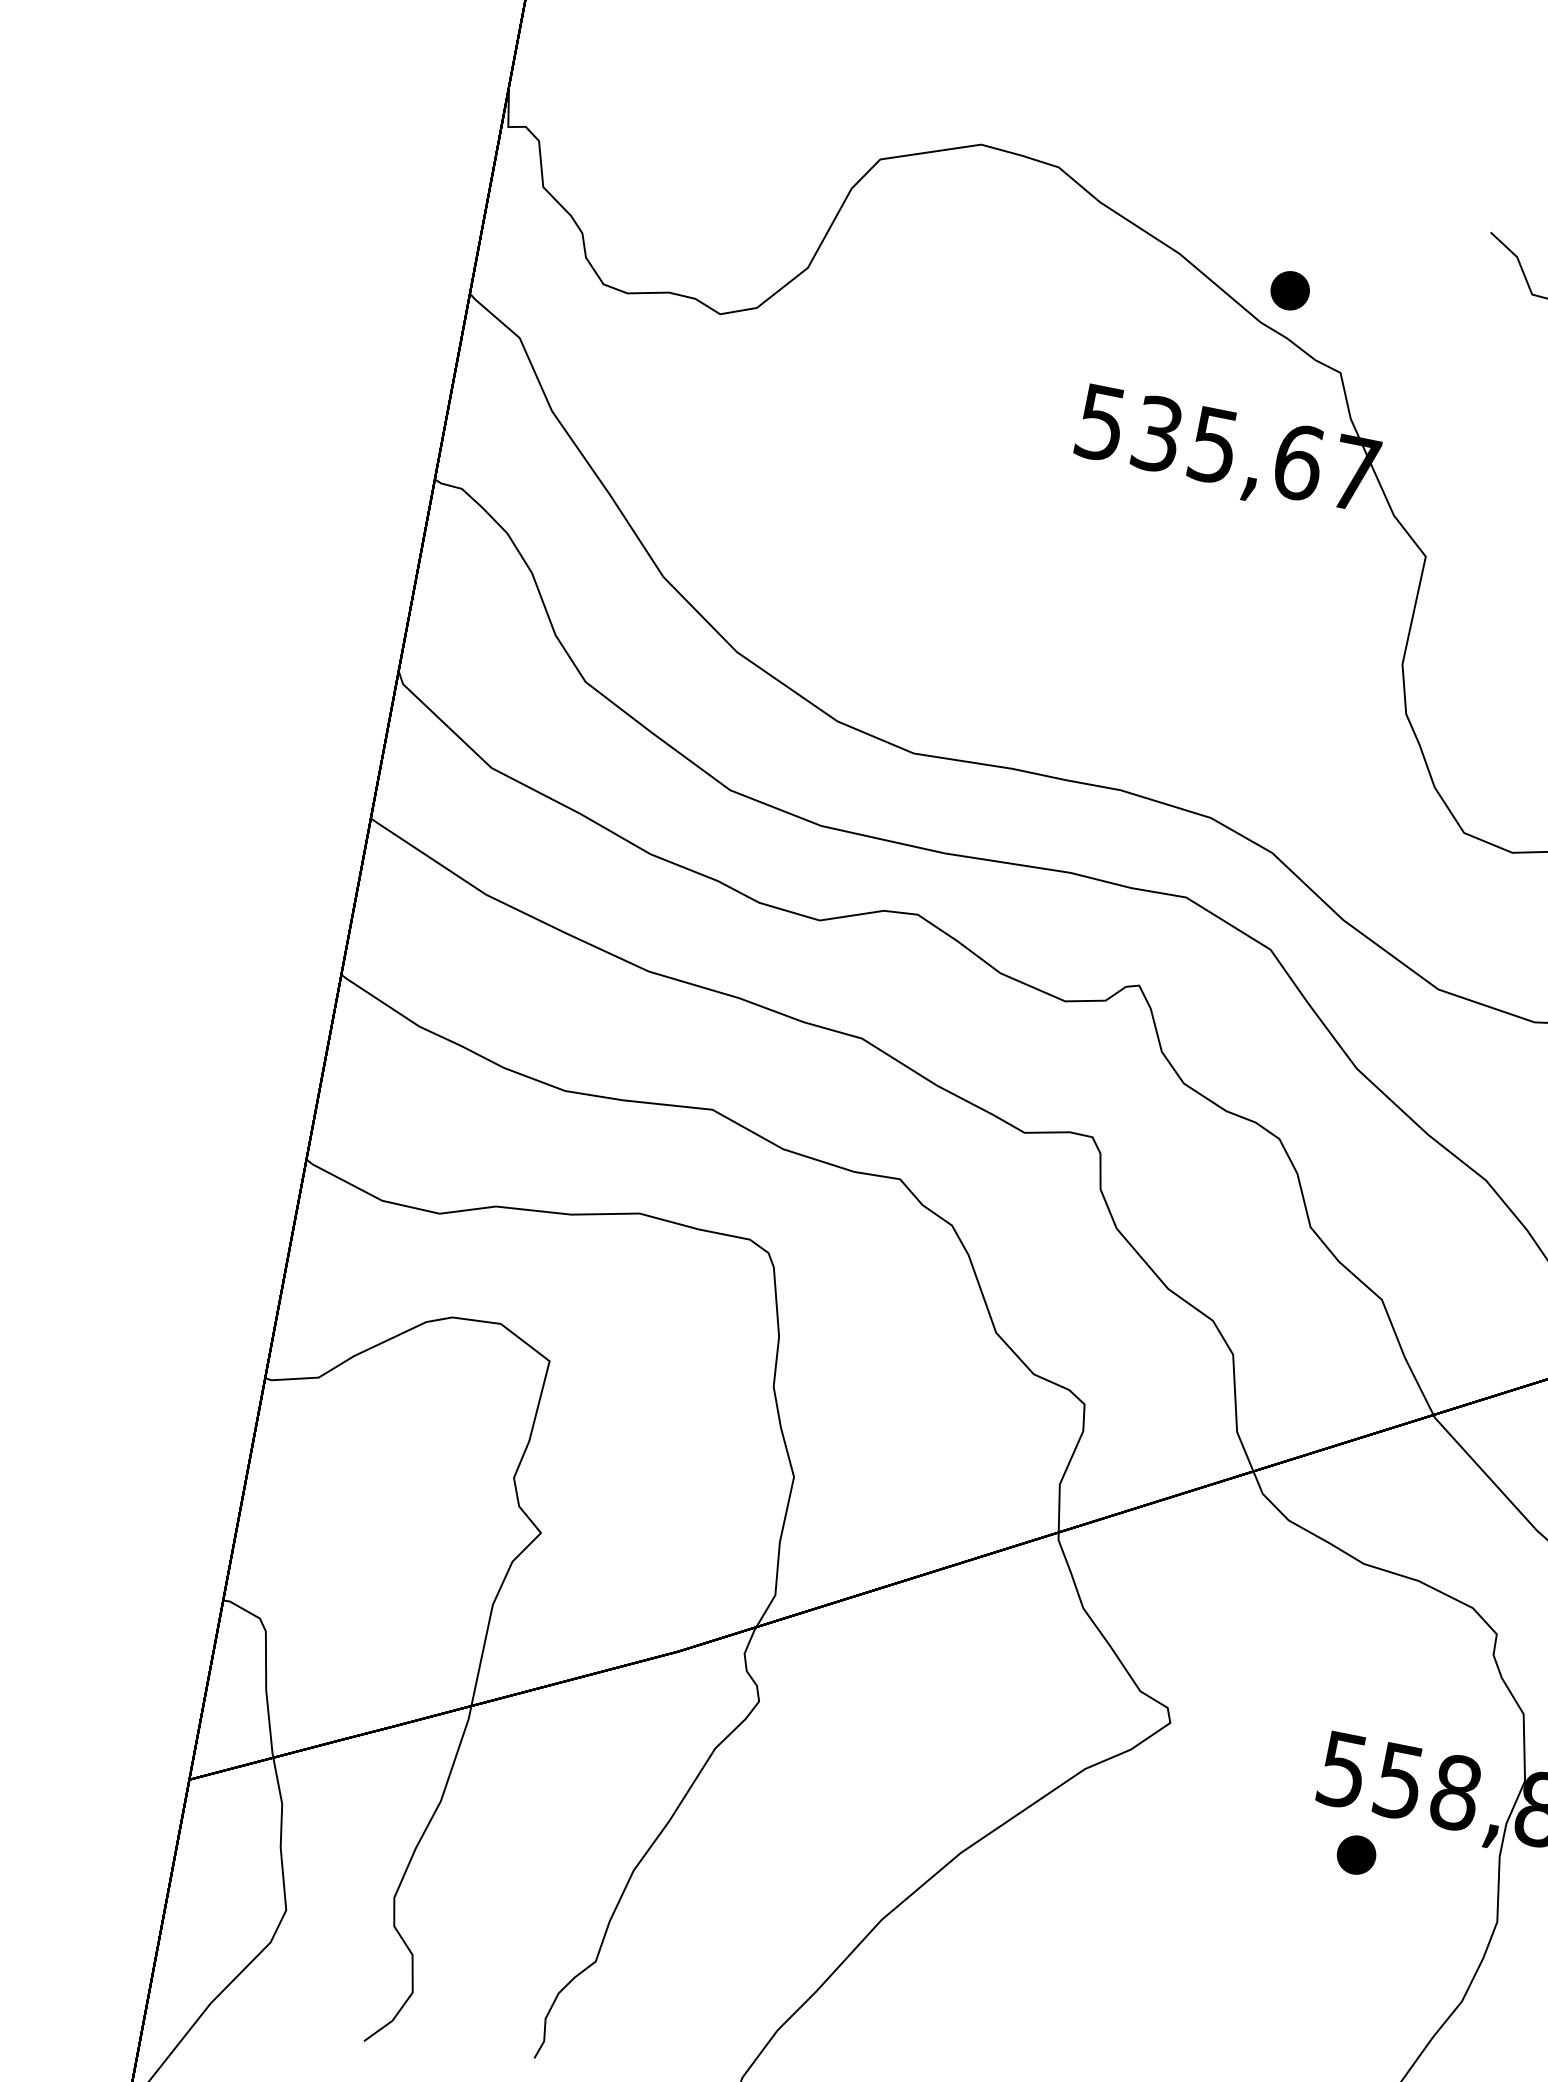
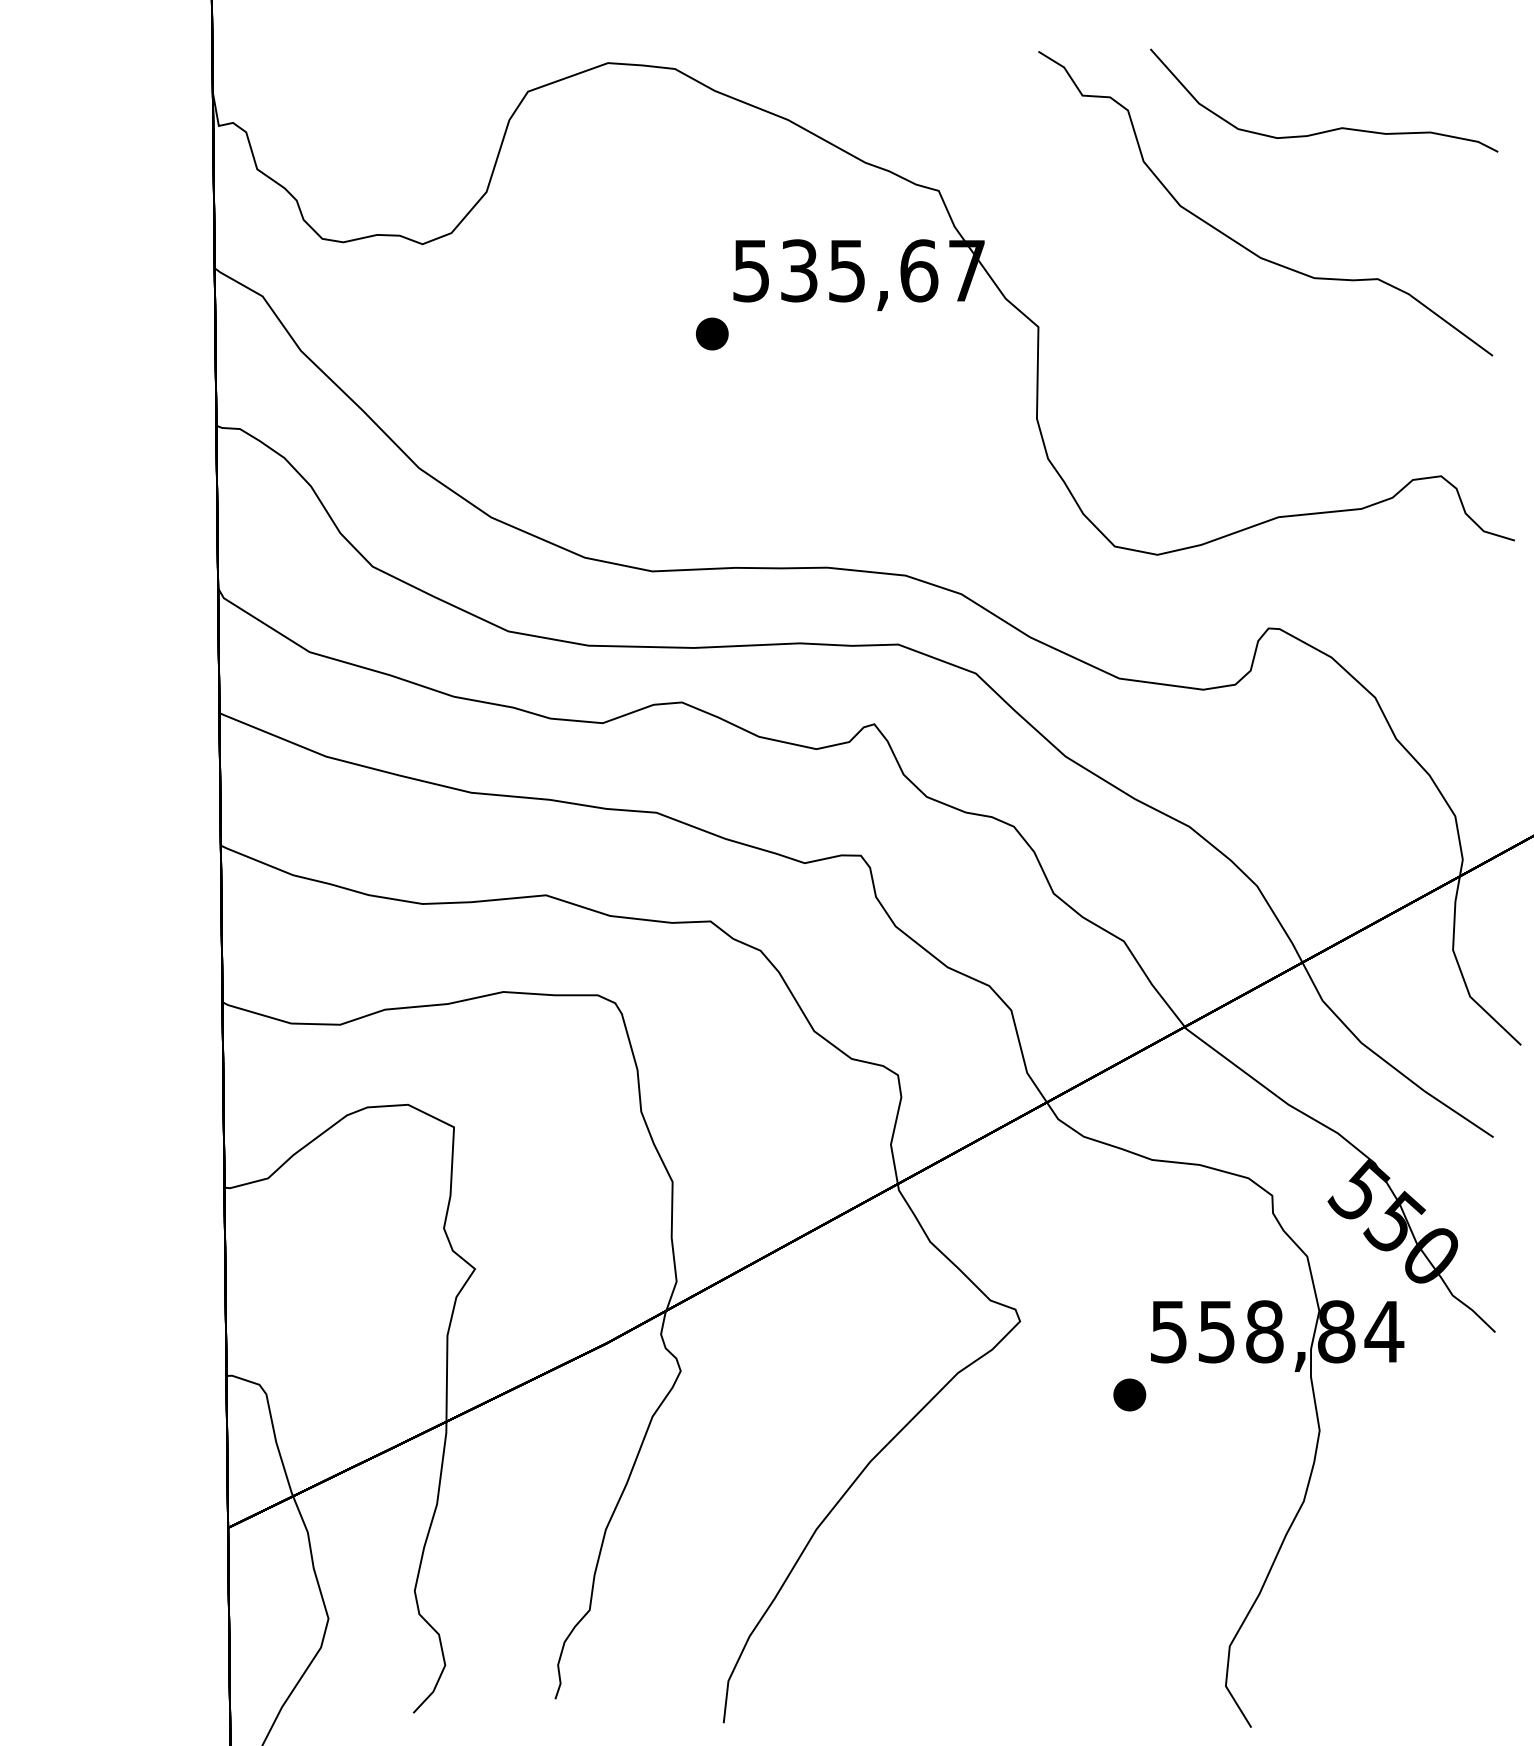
part: (1290, 290) -> (712, 333), moved
part: (1356, 1854) -> (1129, 1394), moved

